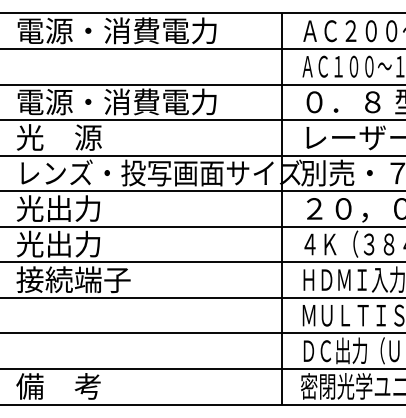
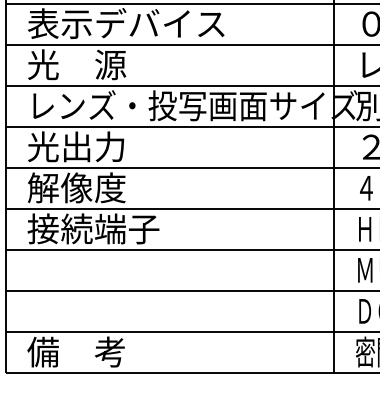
text: (116, 101) -> (143, 23), 電源・消費電力 -> 表示デバイス
text: (58, 243) -> (76, 187), 光出力 -> 解像度

